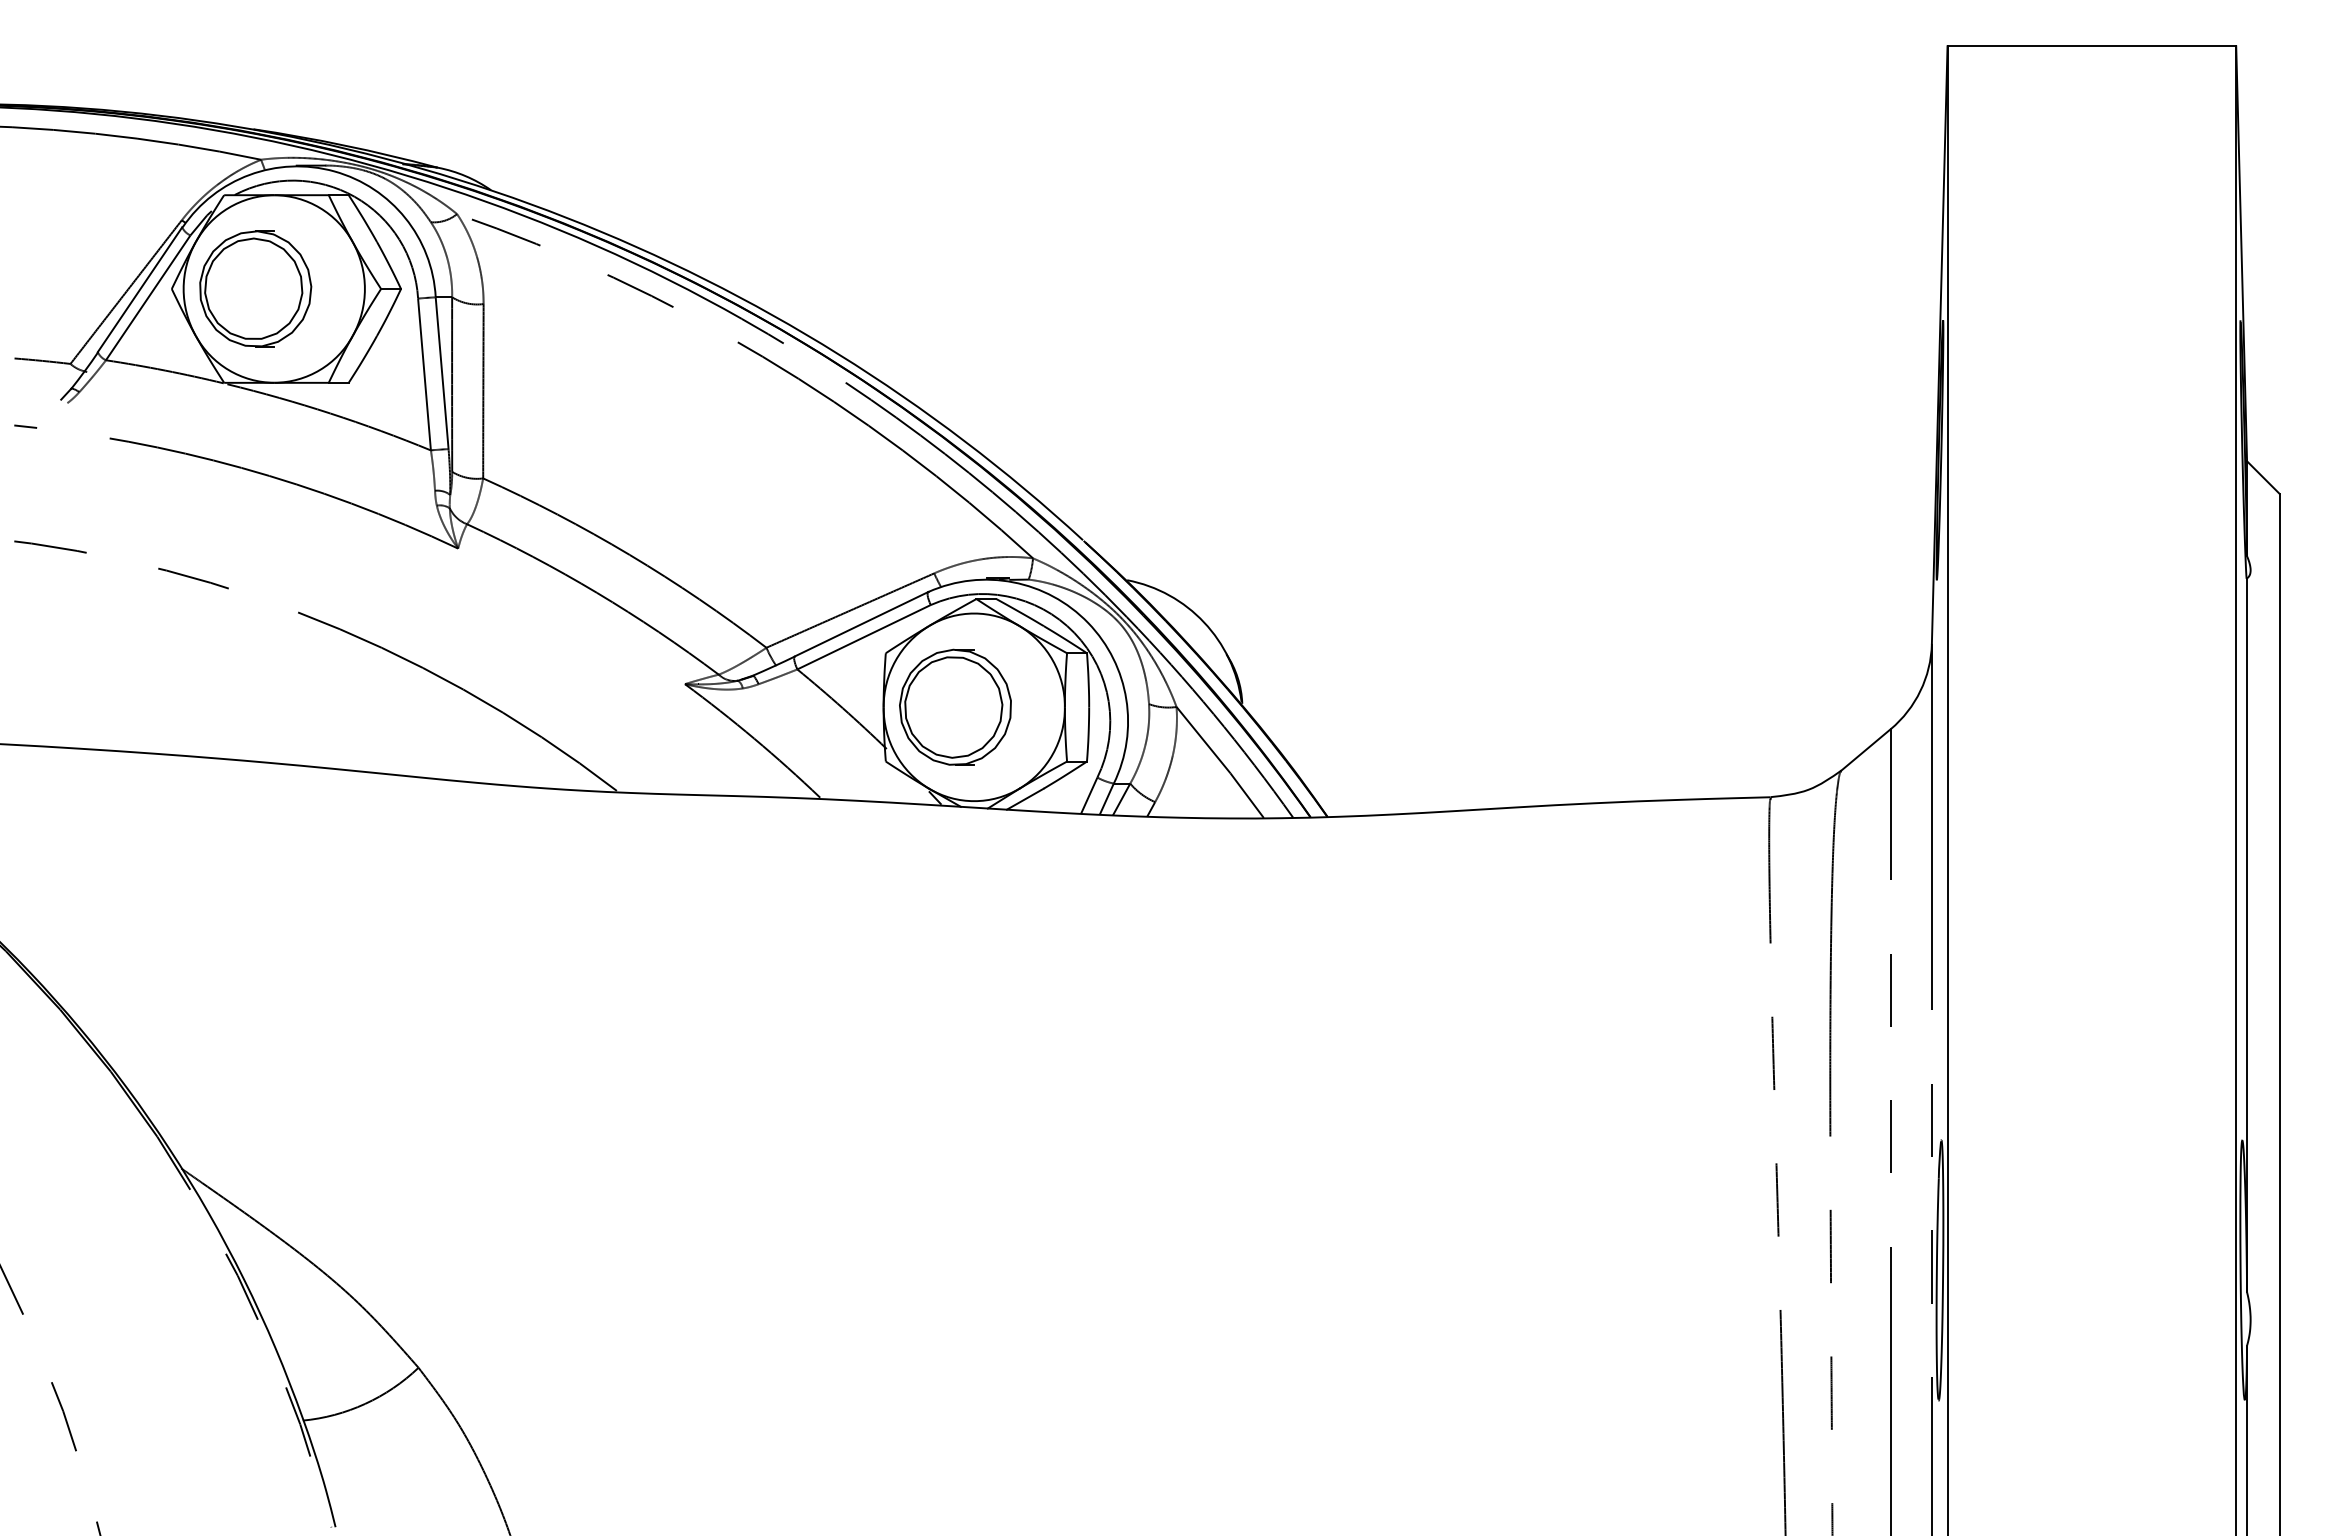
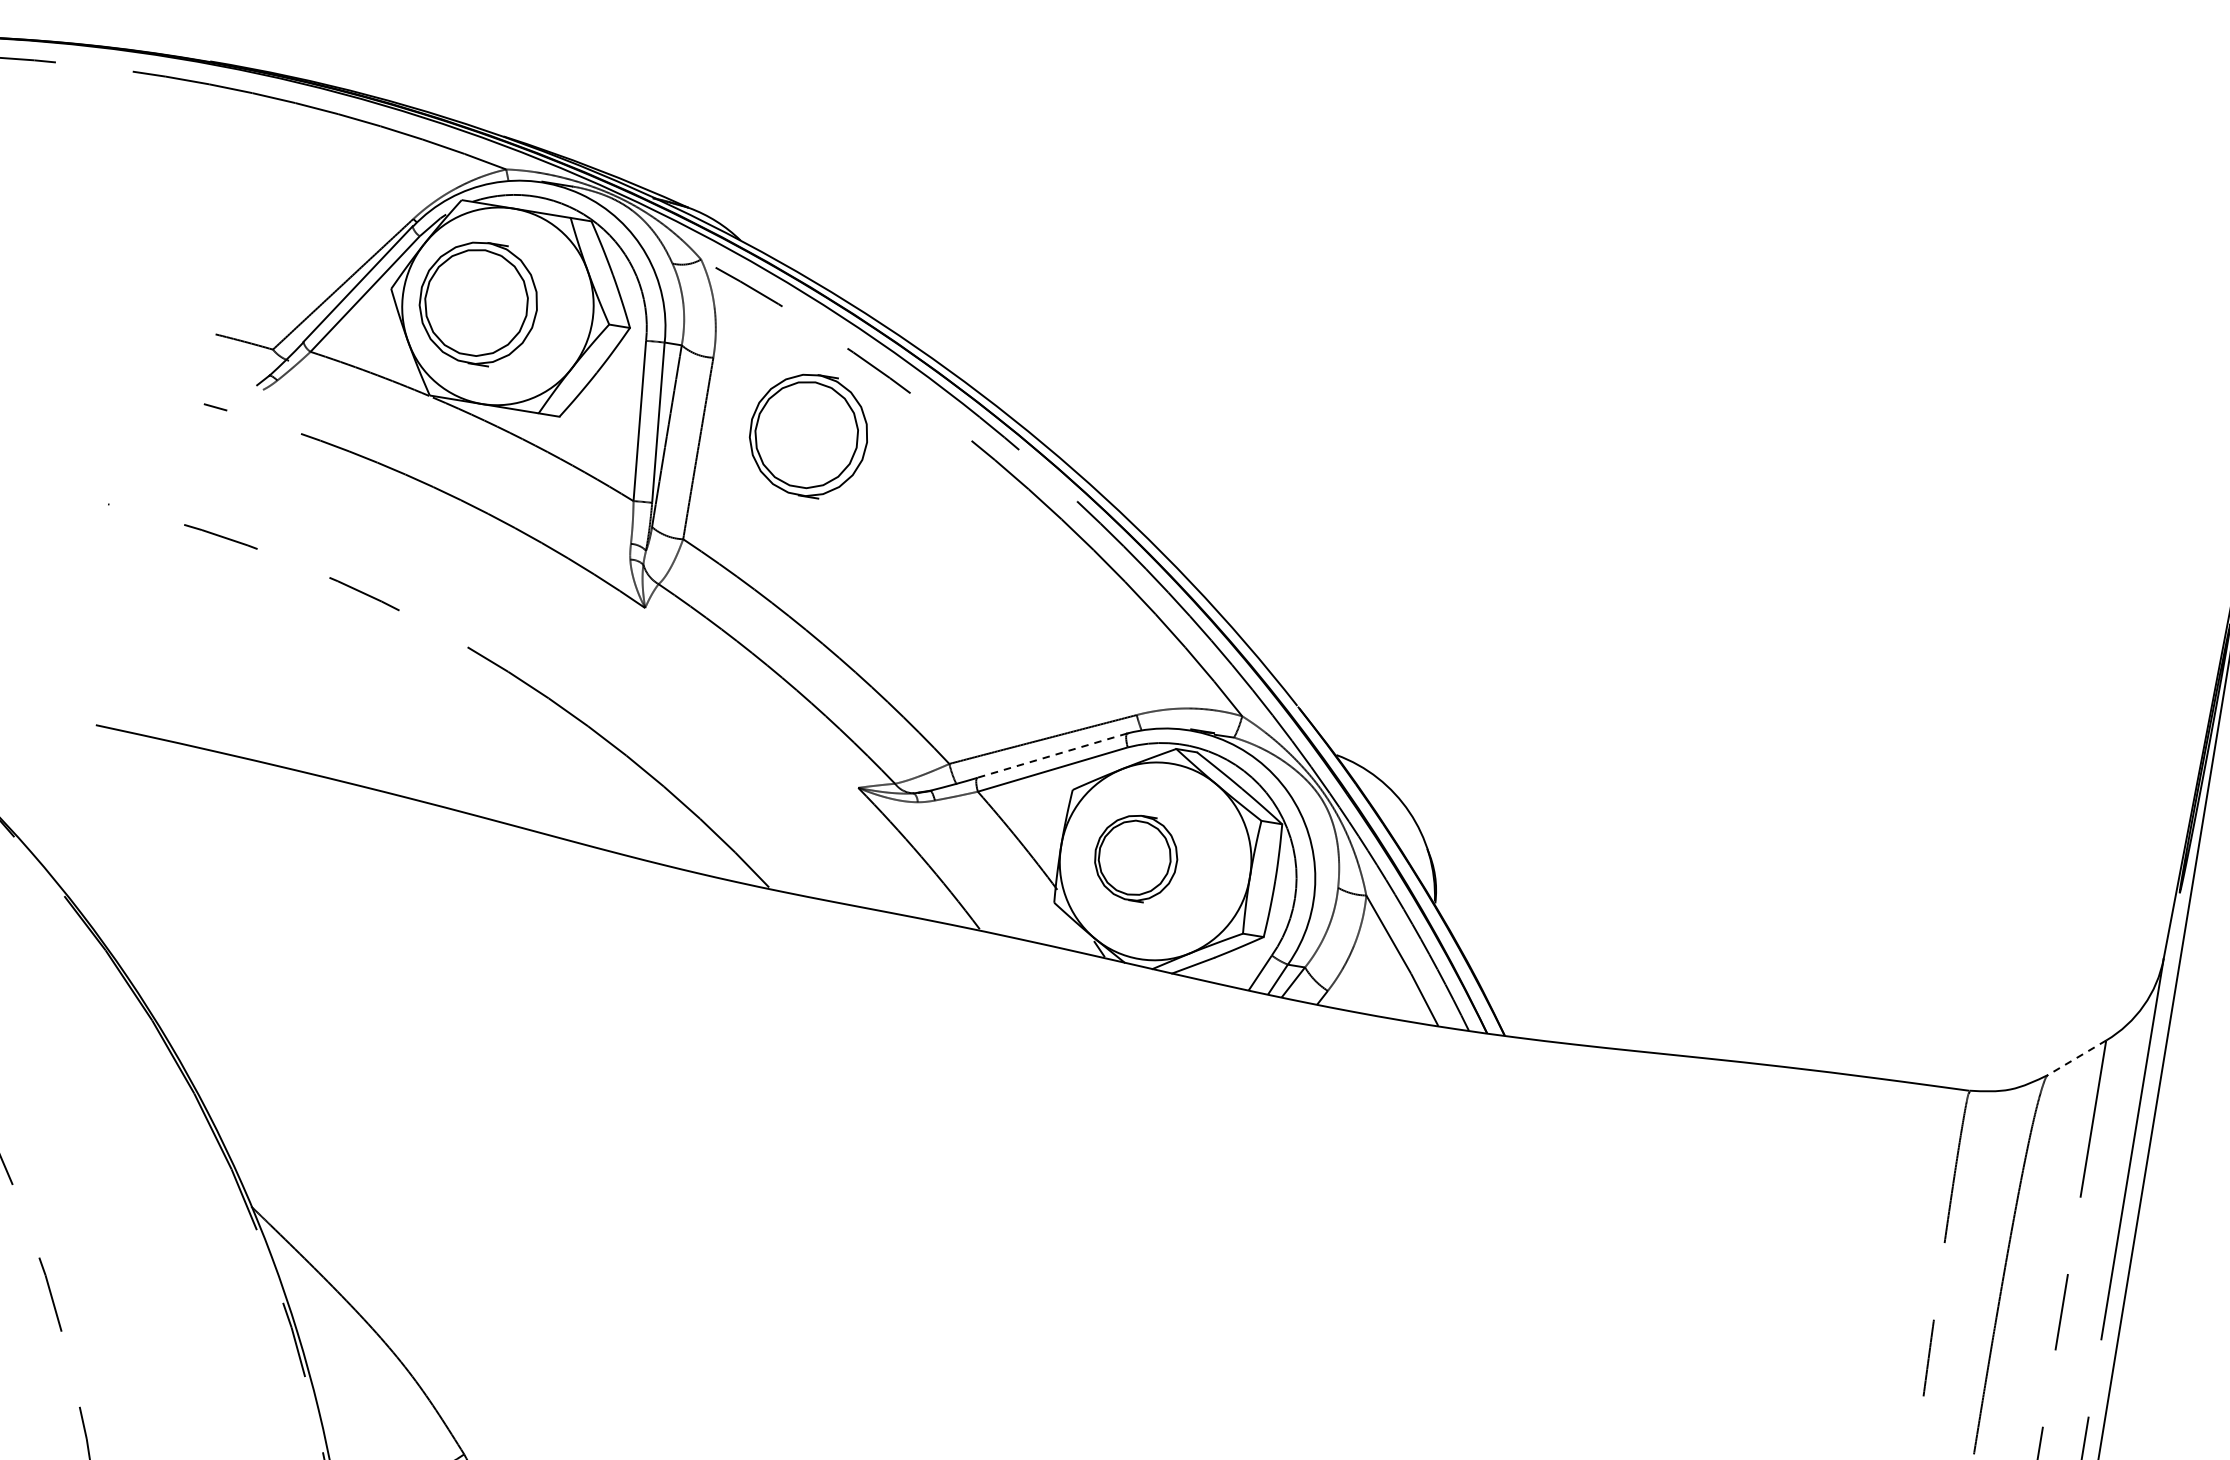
part: (584, 361) -> (808, 434), added
line: (861, 624) -> (1052, 755), solid -> dashed
part: (955, 706) -> (1136, 857), size x0.7
line: (1865, 750) -> (2076, 1058), solid -> dashed

